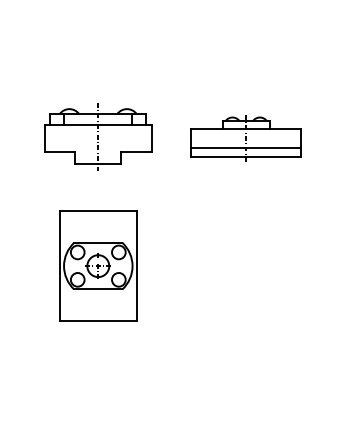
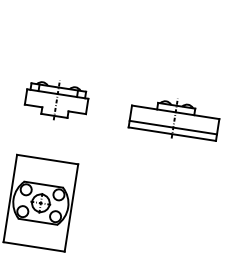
part: (98, 138) -> (56, 101), size x0.71

